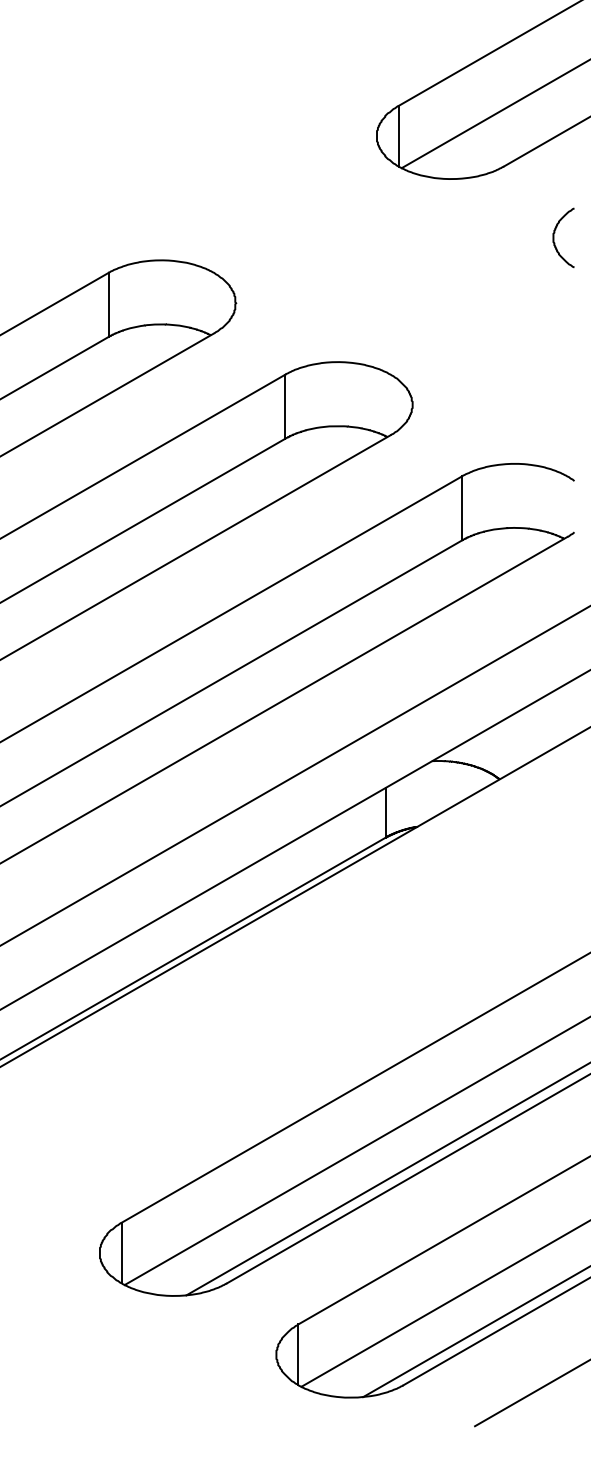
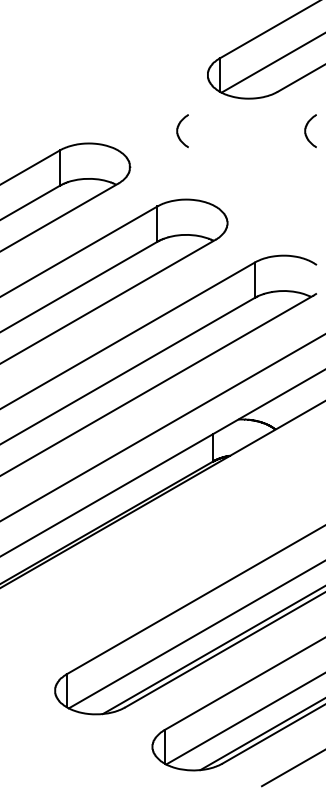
curve: (323, 238) -> (178, 131), added

